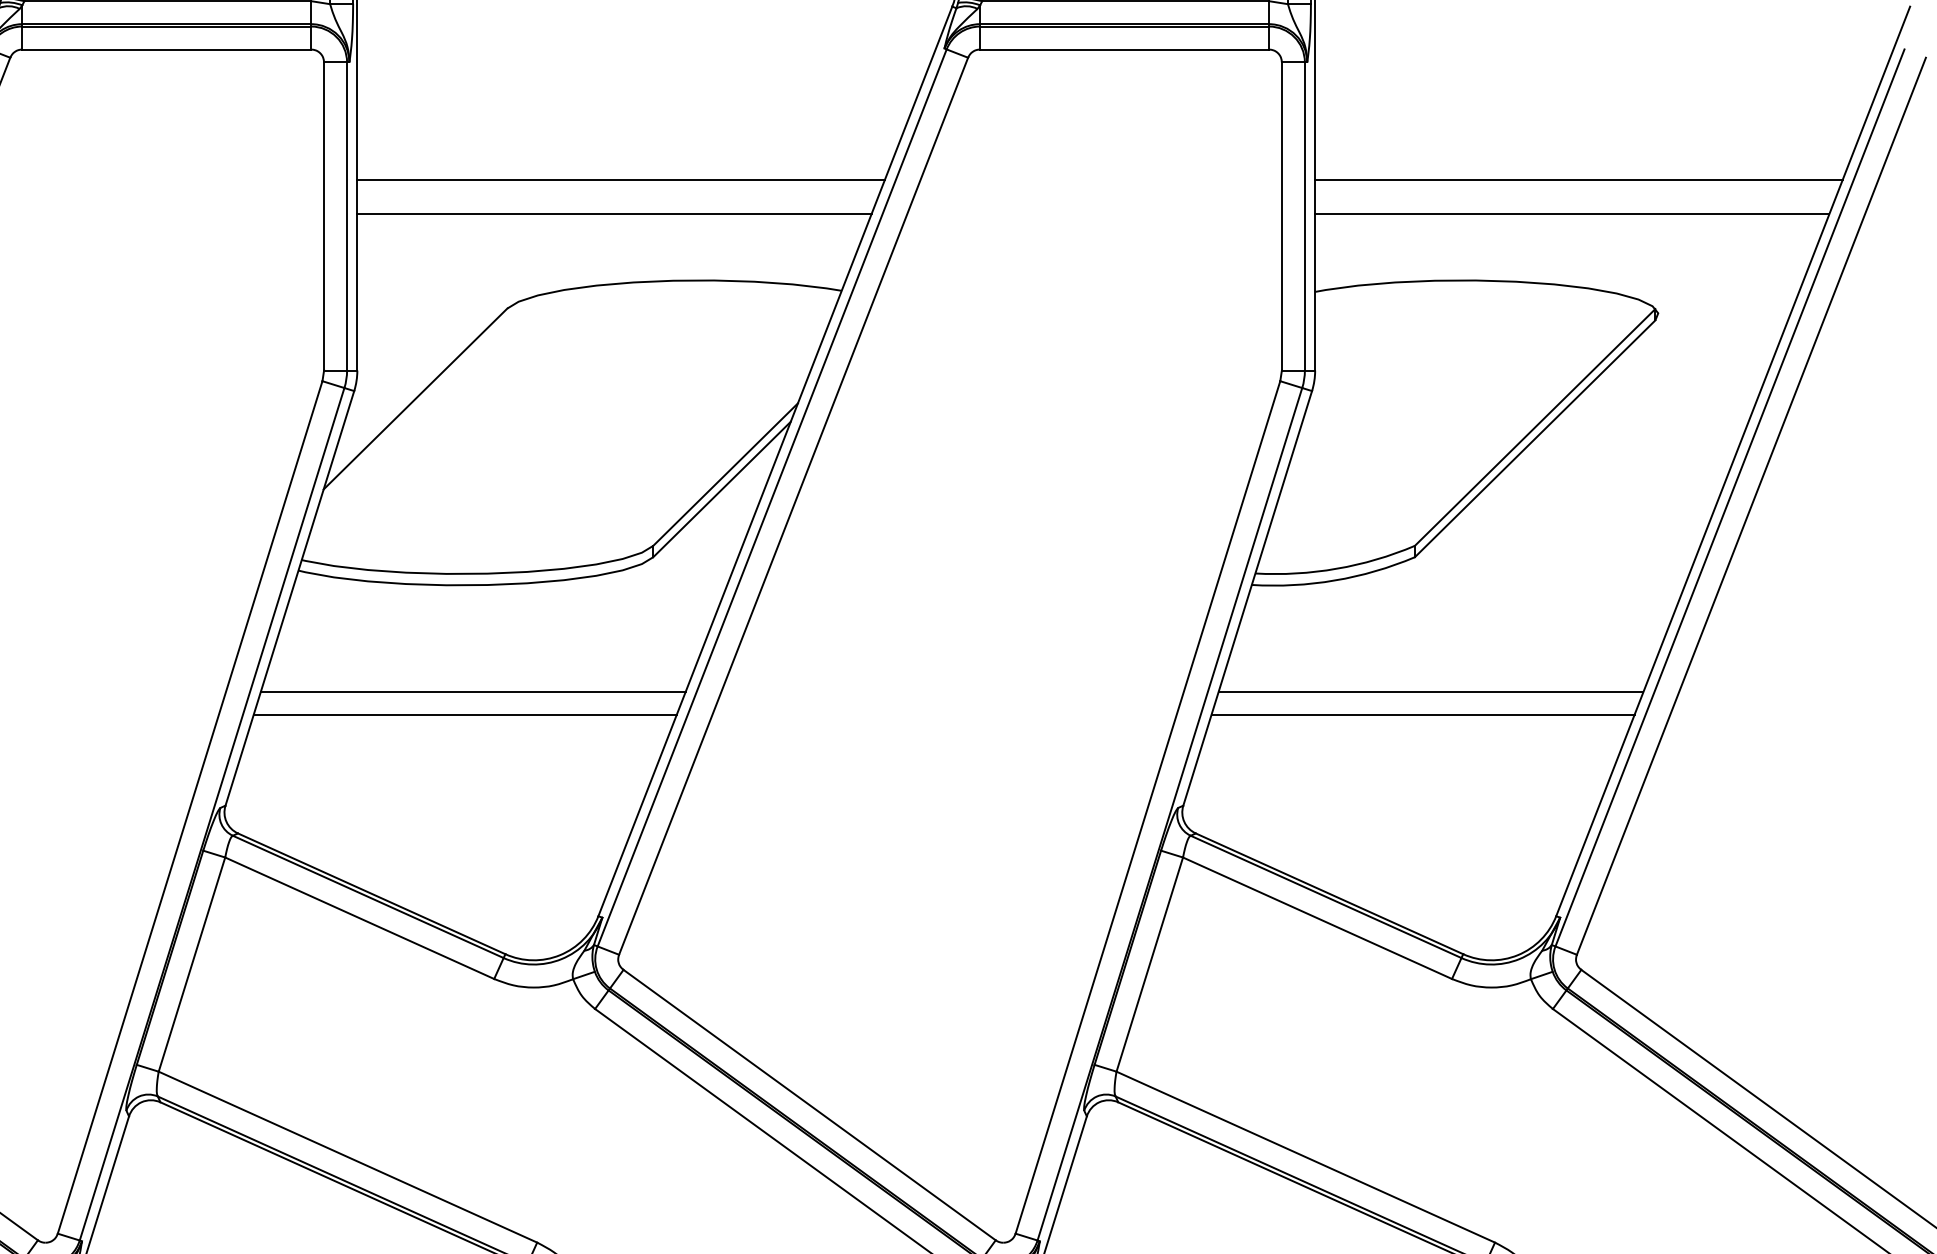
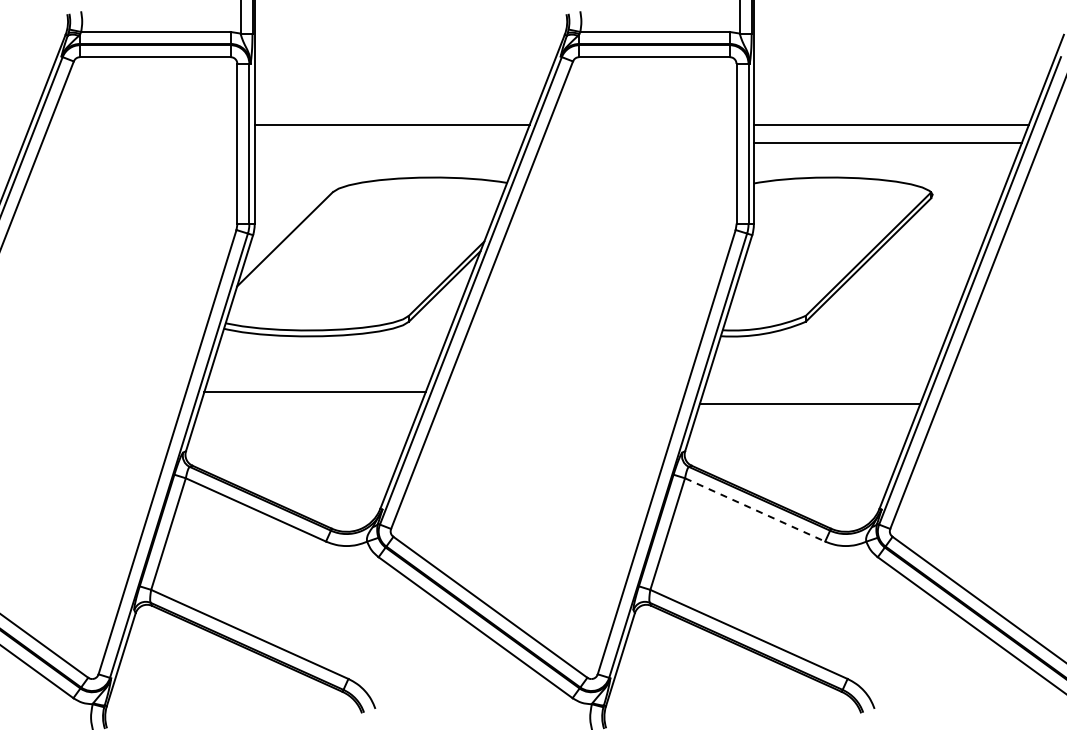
line: (614, 215) -> (388, 143), removed
line: (1429, 692) -> (813, 392), removed
line: (464, 714) -> (310, 403), removed
line: (1318, 917) -> (755, 509), solid -> dashed

